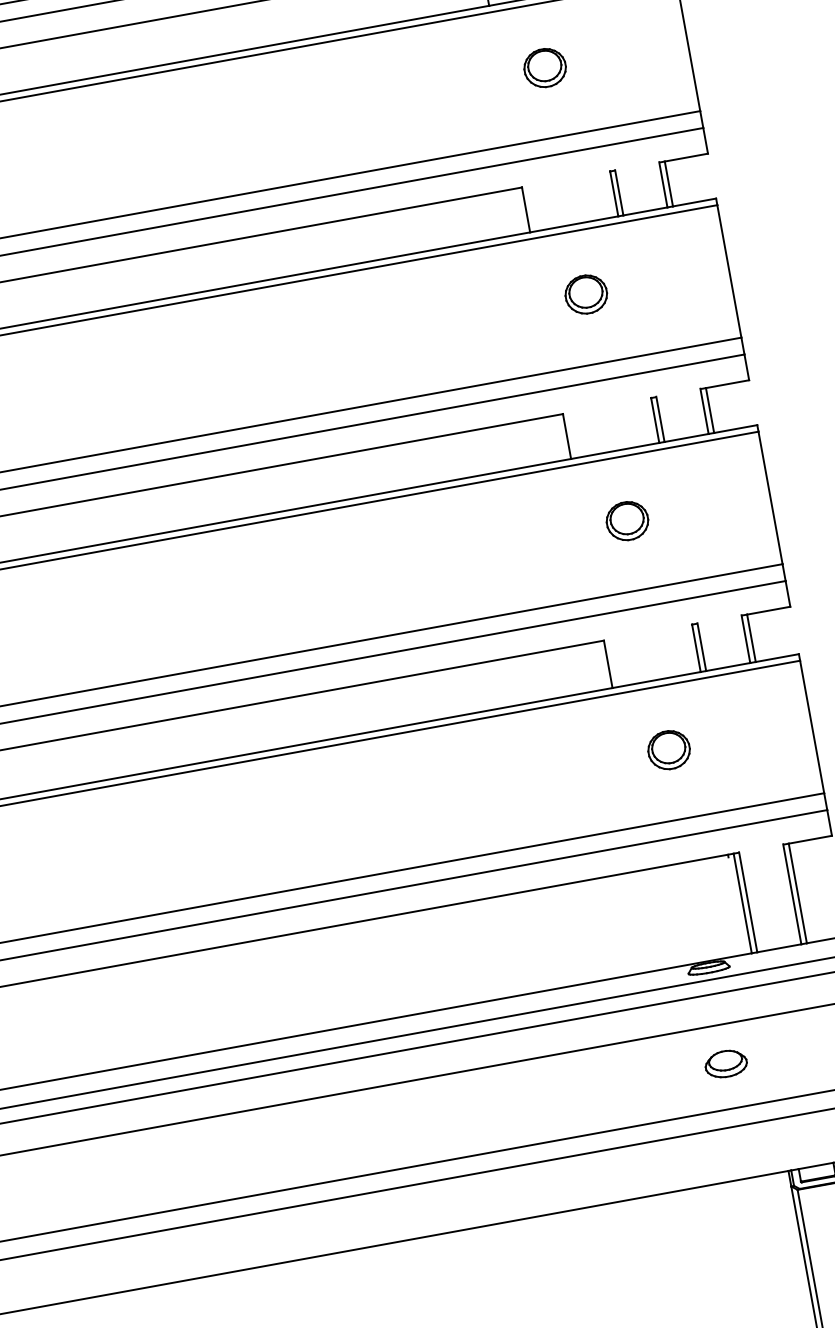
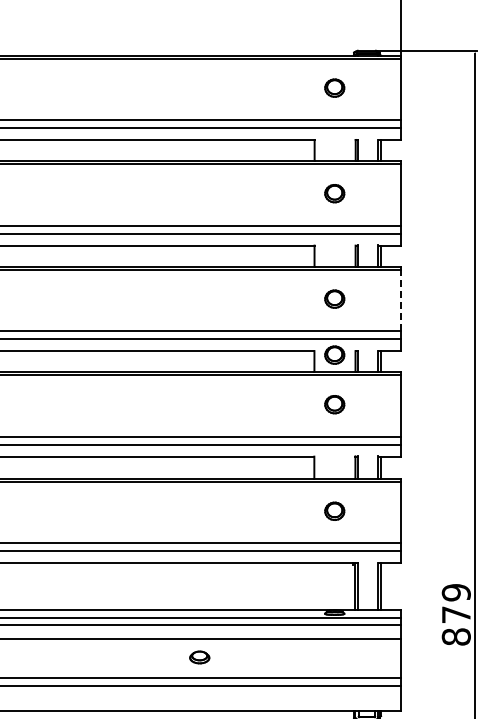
line: (730, 271) -> (401, 300), solid -> dashed
part: (607, 413) -> (334, 354), added
part: (725, 1064) -> (199, 657), moved

